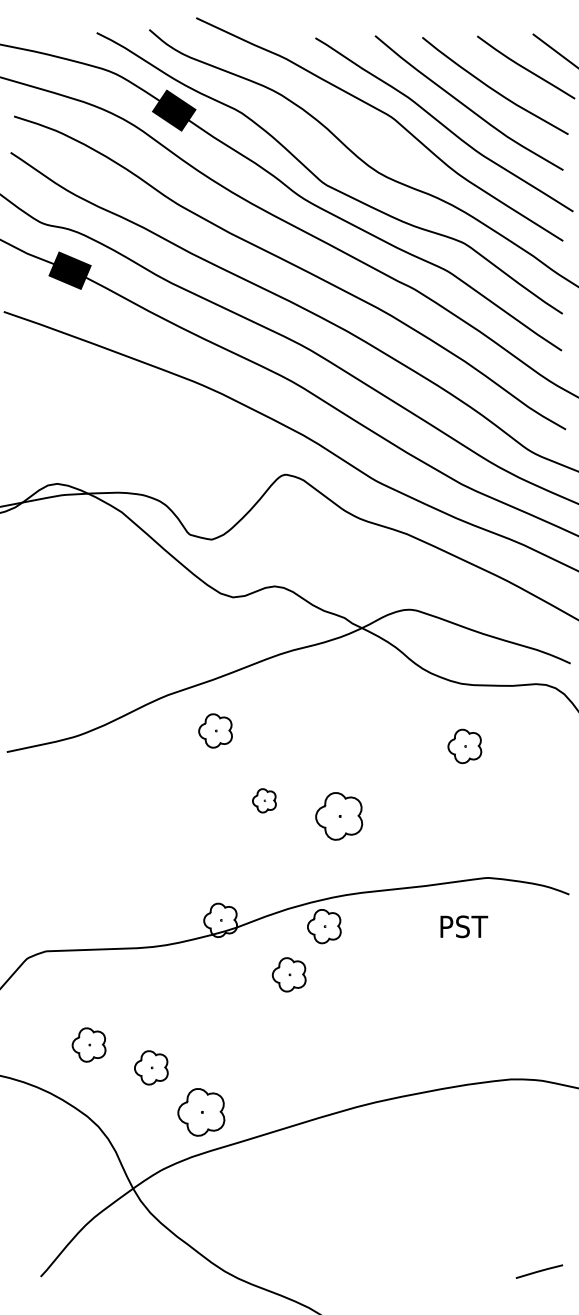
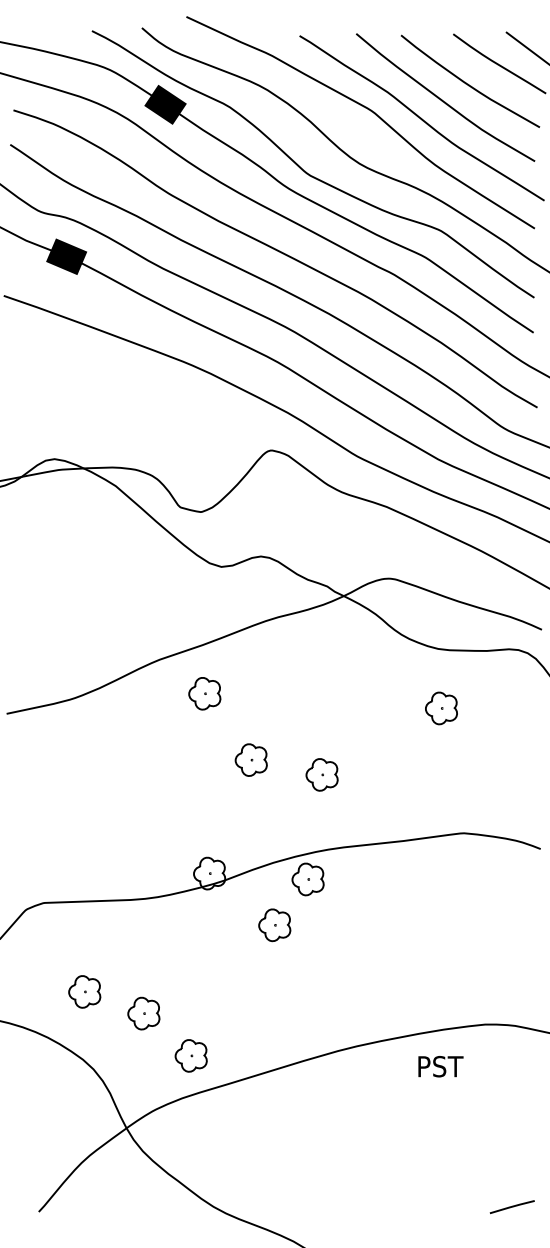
part: (263, 800) -> (250, 759), size x1.43
part: (338, 816) -> (321, 774), size x0.71
text: (463, 926) -> (440, 1066), moved
part: (200, 1111) -> (190, 1055), size x0.71

